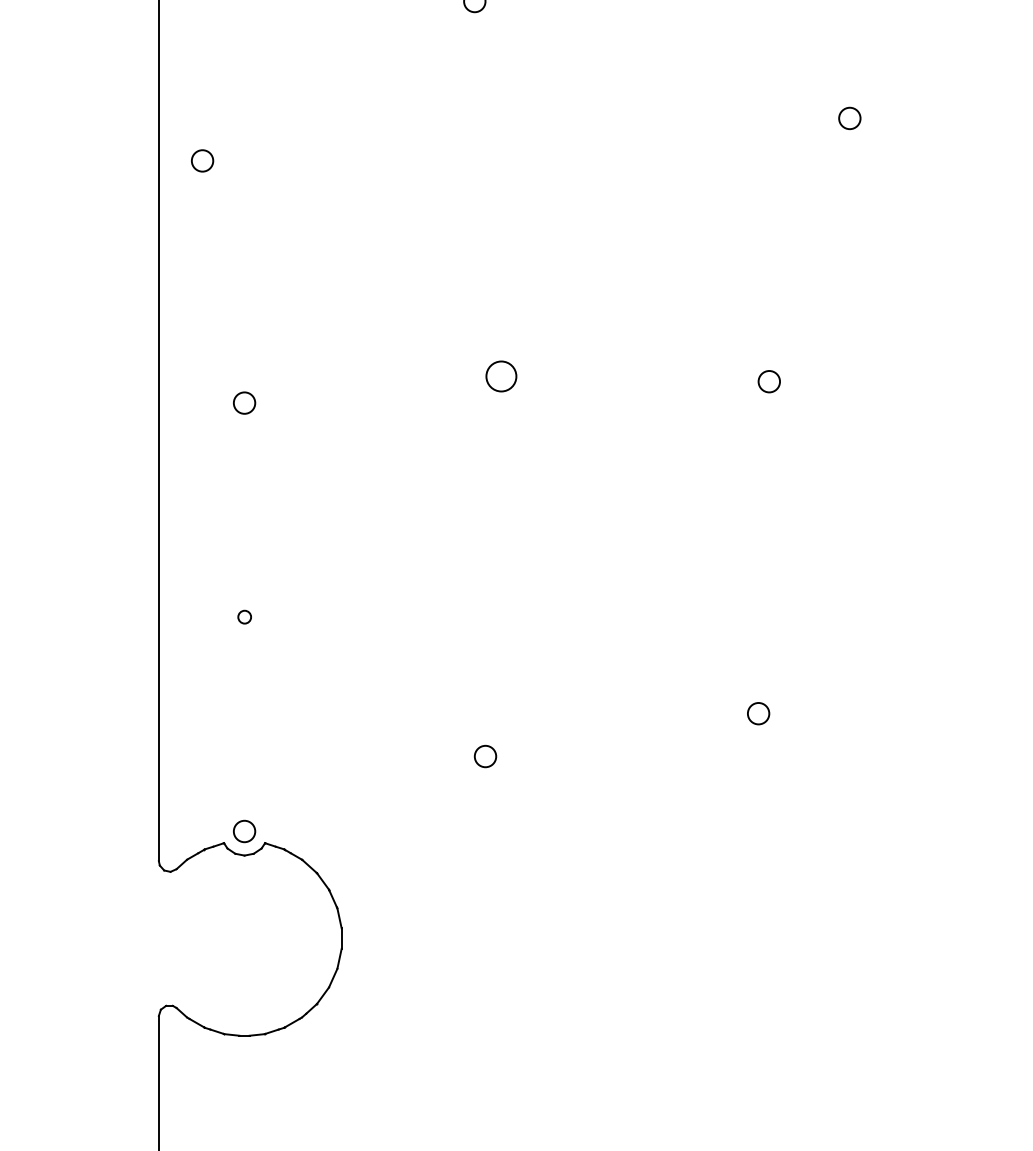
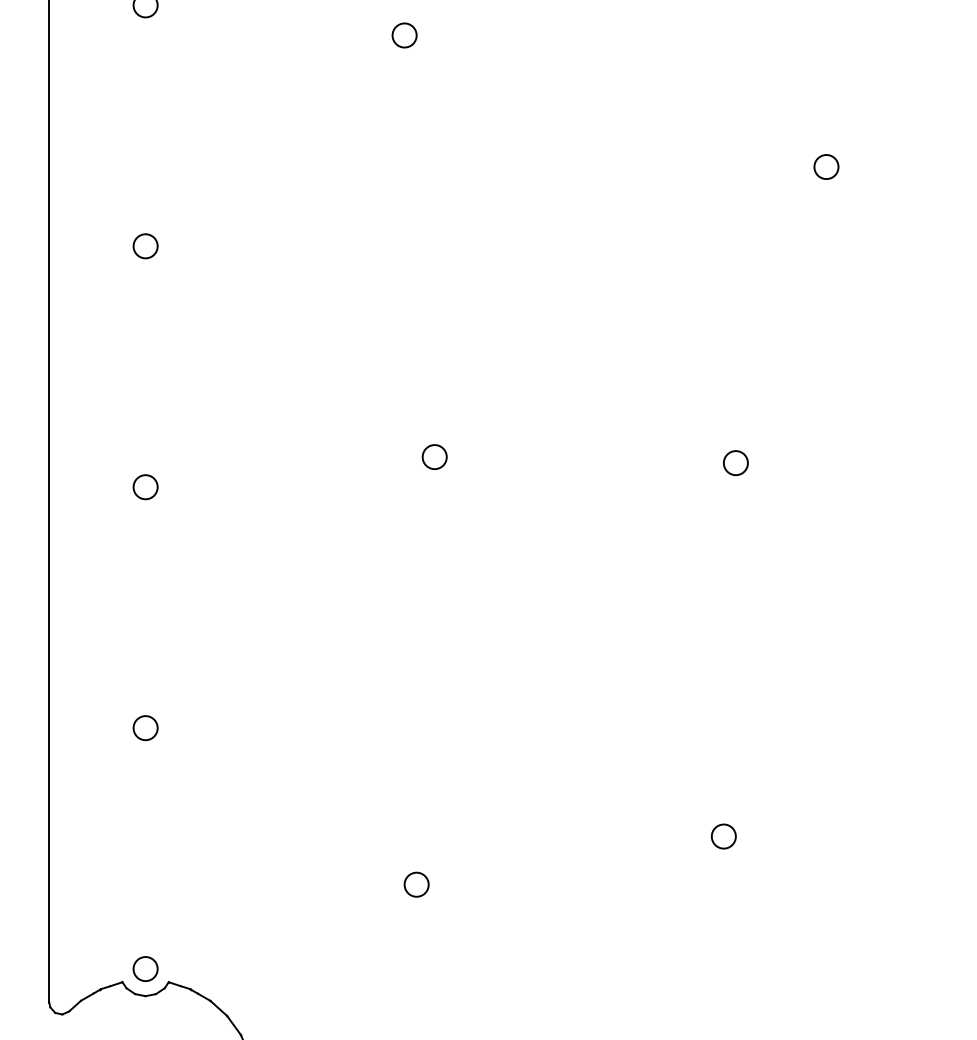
circle: (202, 160) -> (145, 245), moved
circle: (501, 375) -> (434, 456), size x0.71
circle: (244, 616) -> (145, 727), size x1.67

